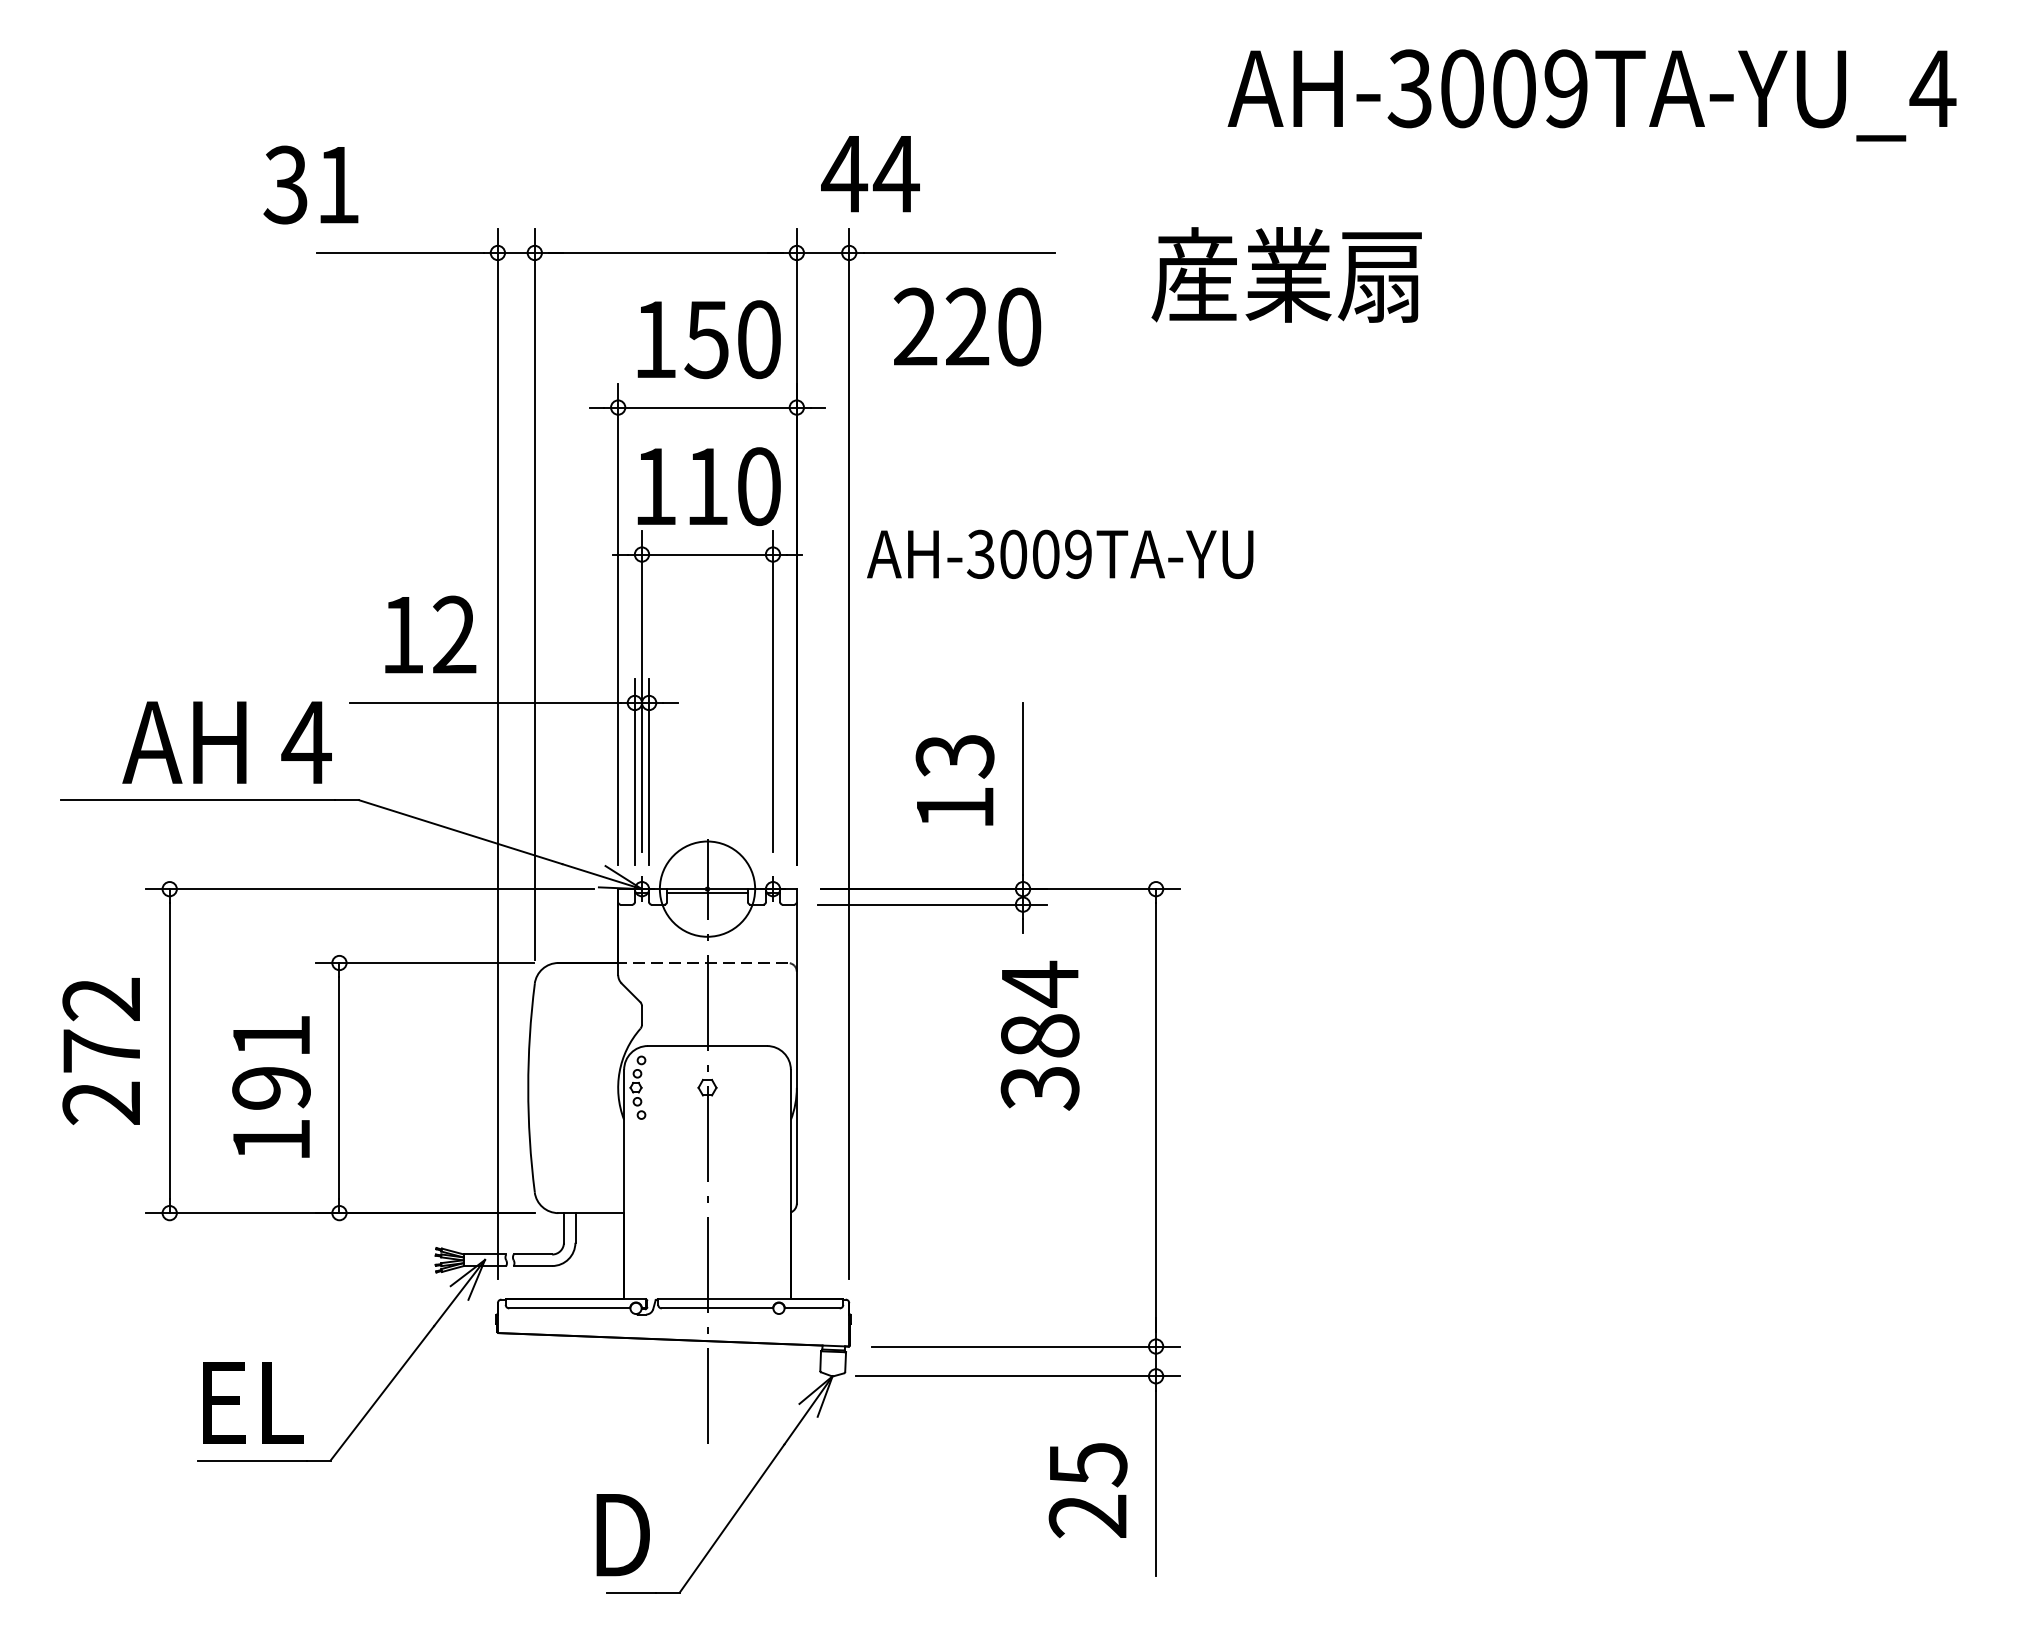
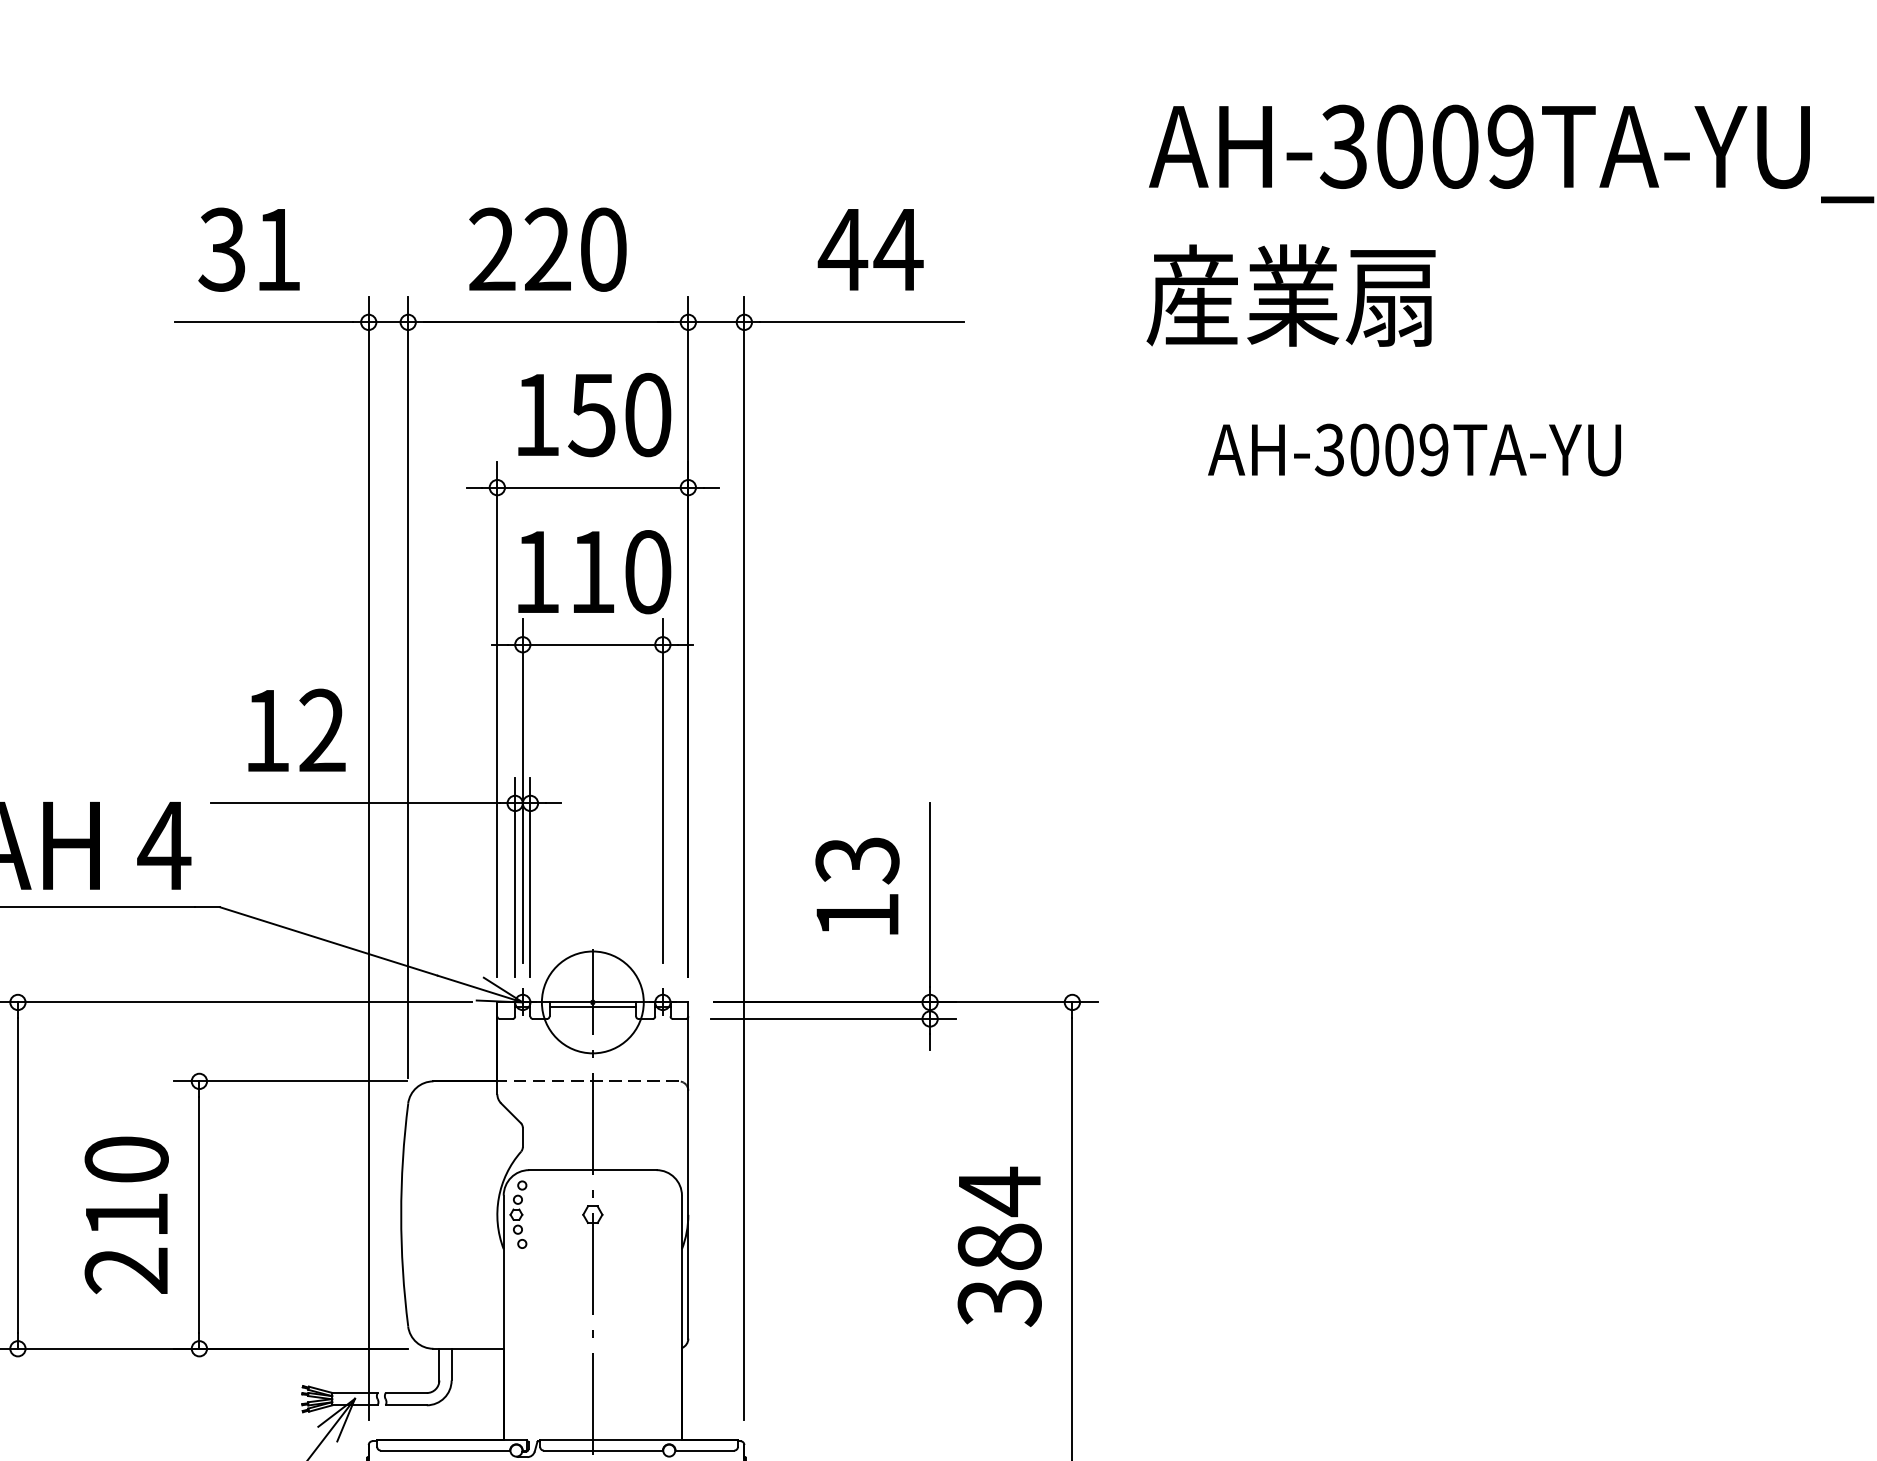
text: (870, 174) -> (870, 250), moved
text: (310, 184) -> (248, 249), moved
text: (1286, 274) -> (1290, 295), moved
text: (967, 326) -> (547, 249), moved
text: (1060, 553) -> (1414, 449), moved
text: (1039, 1035) -> (999, 1246), moved
text: (271, 1087) -> (126, 1214), 191 -> 210

